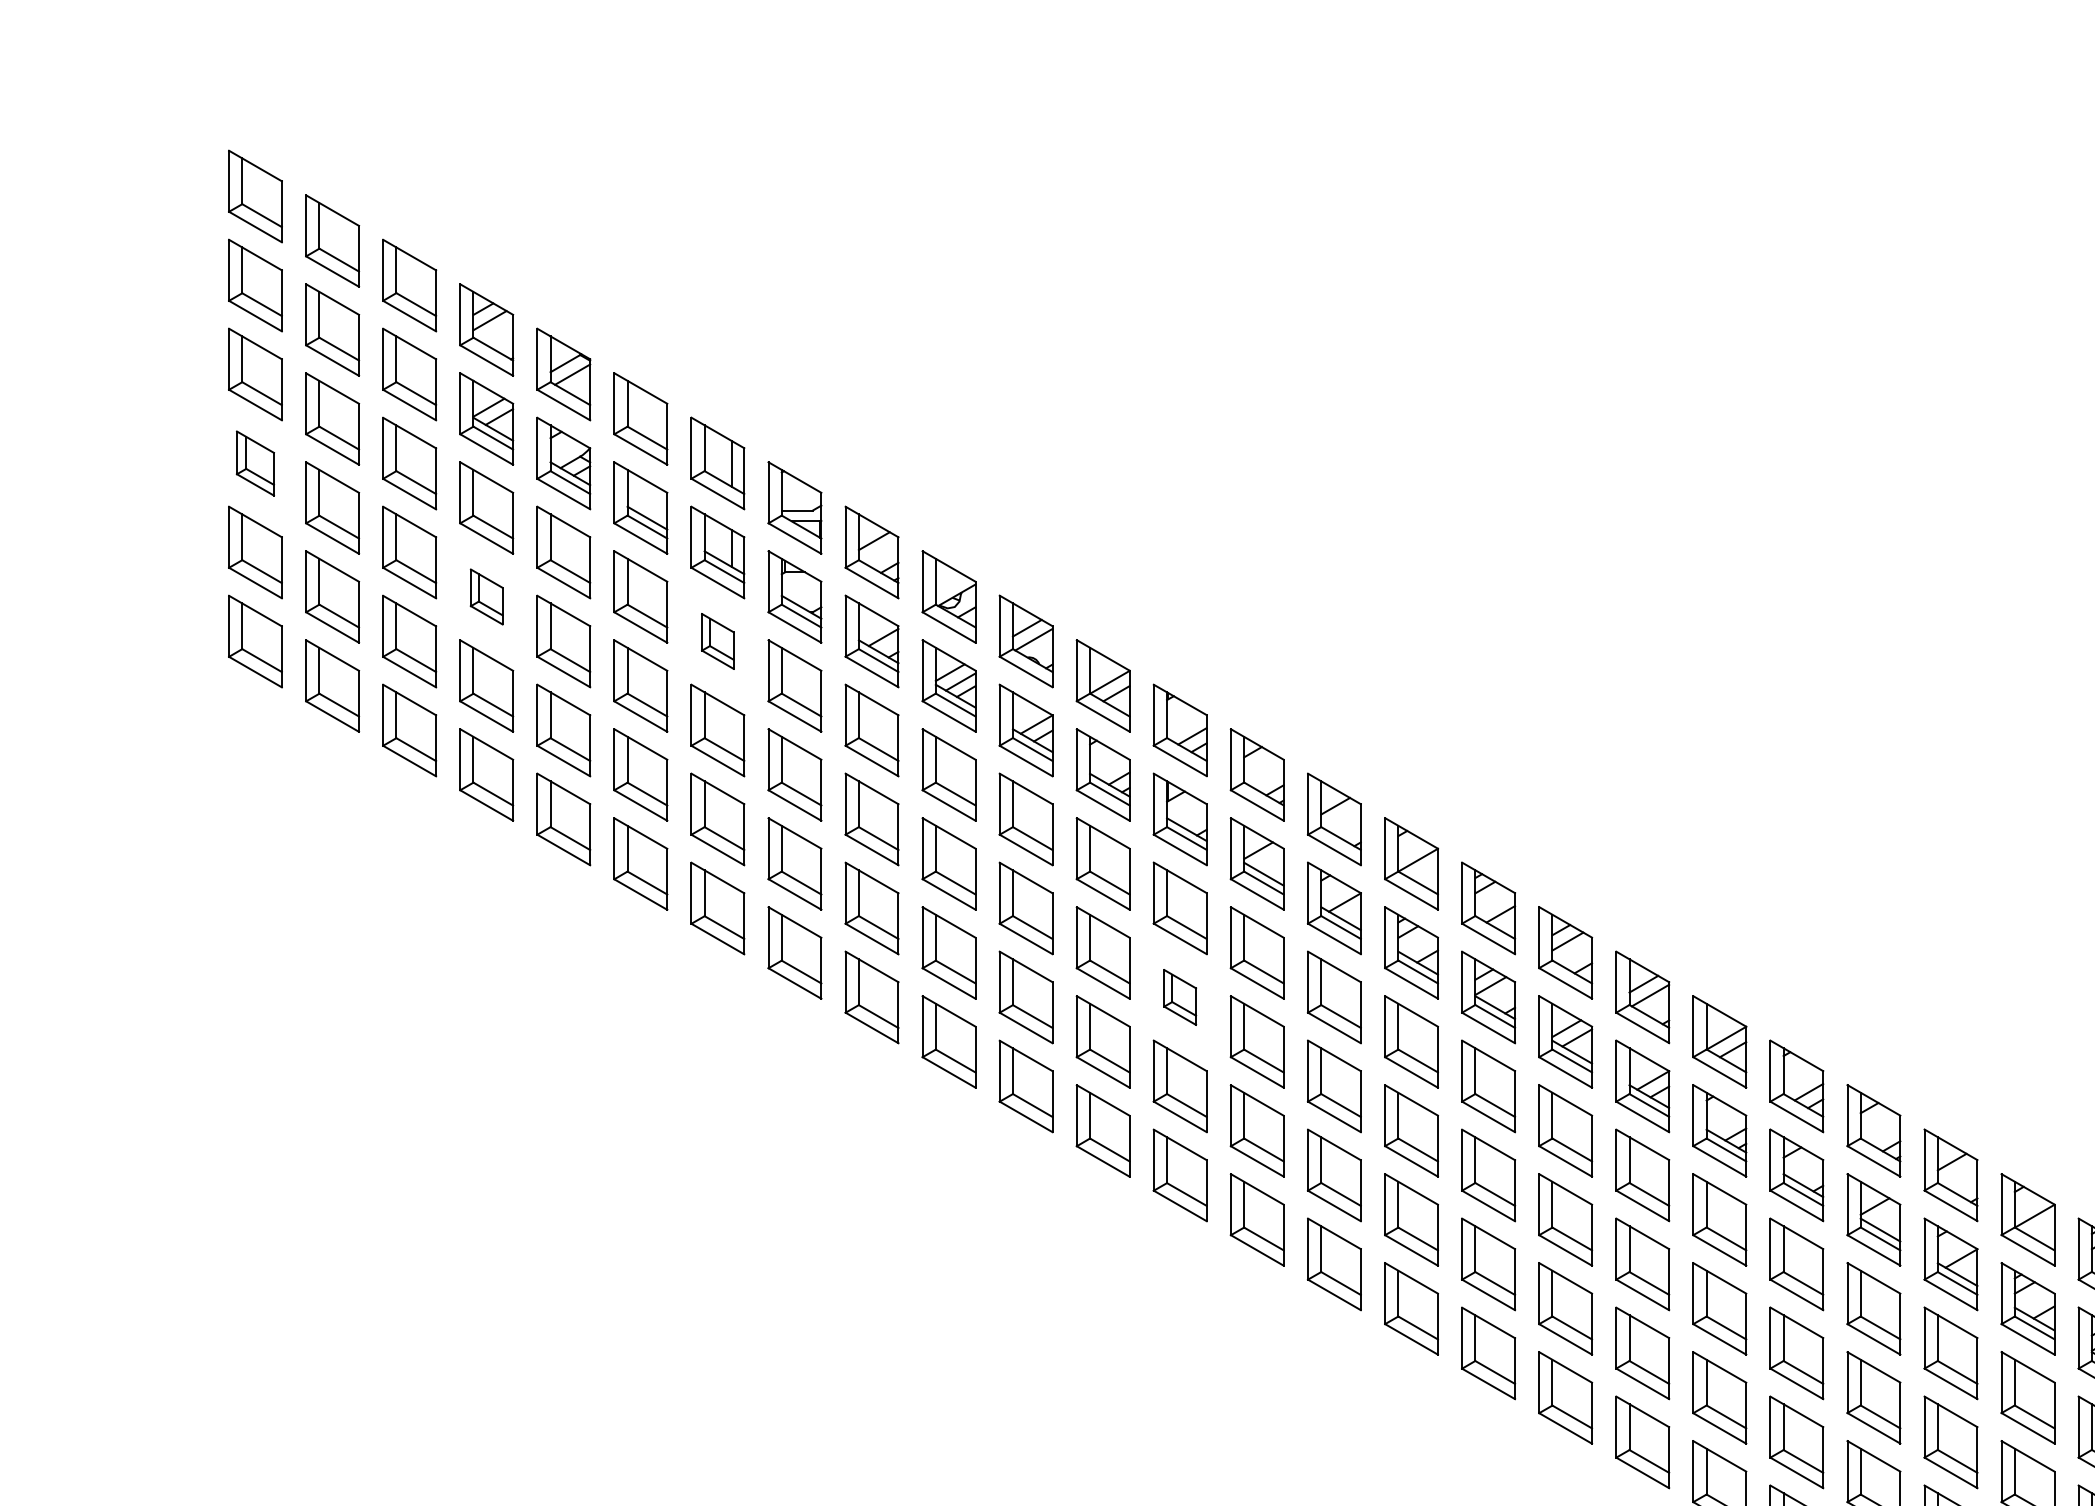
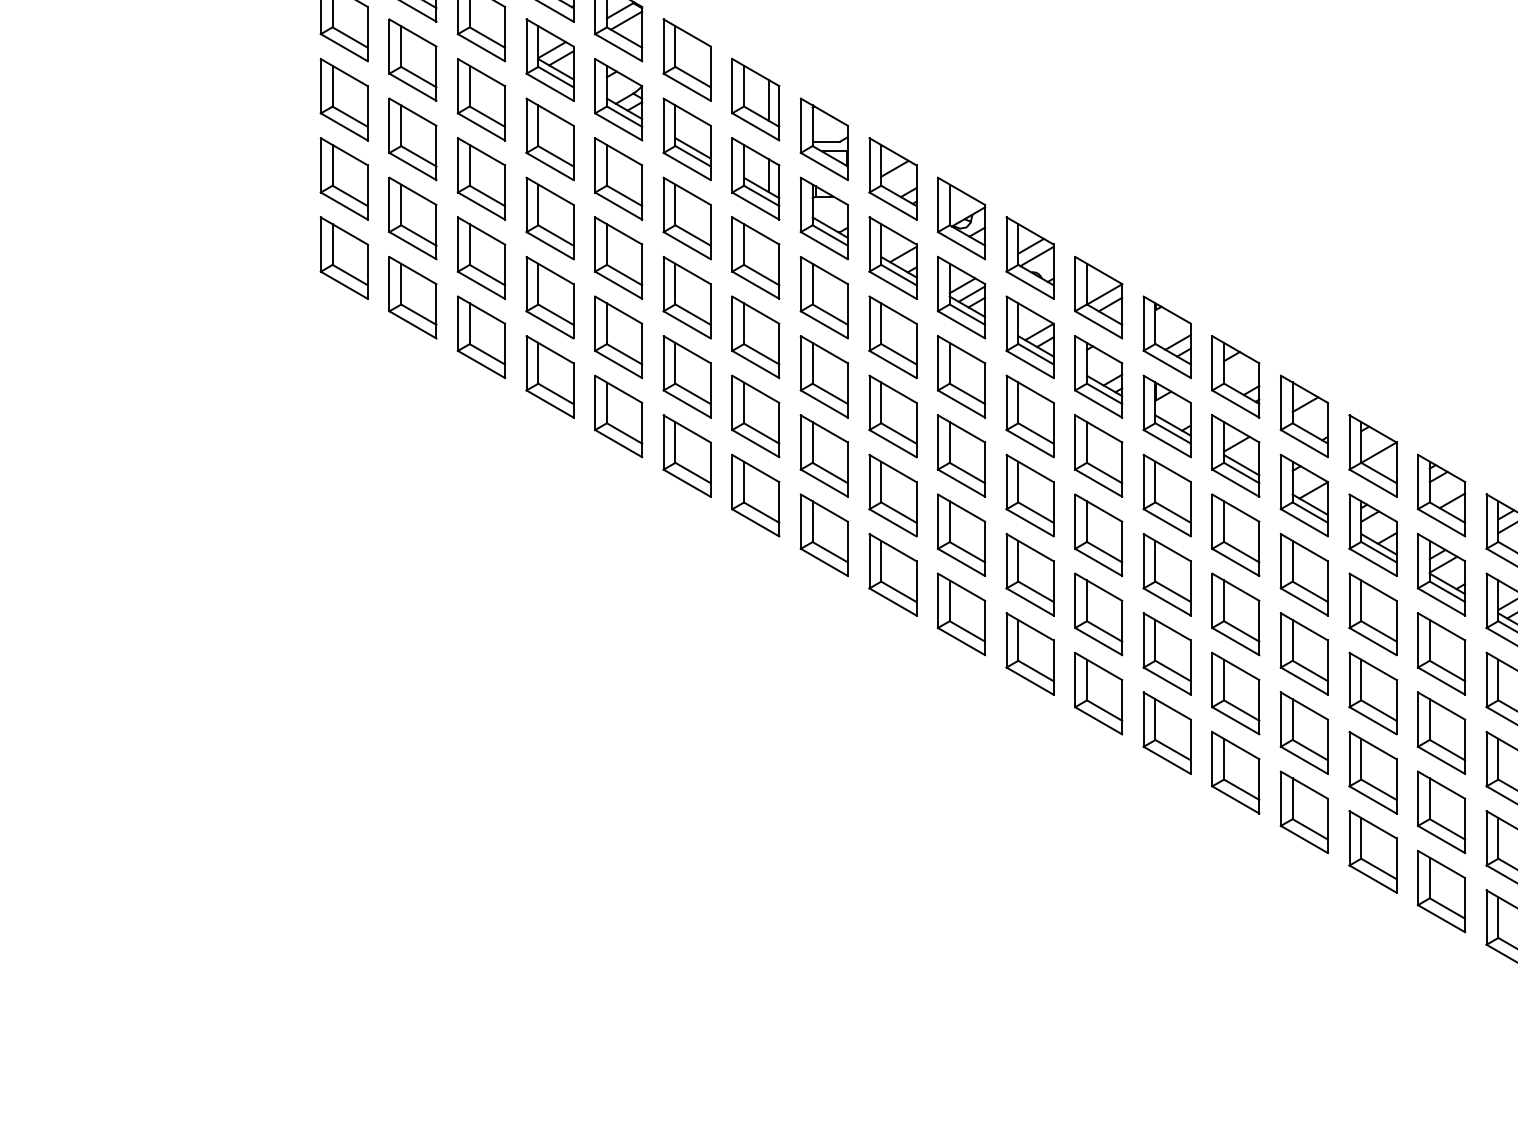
part: (255, 463) -> (344, 99), size x1.43
part: (486, 596) -> (549, 218), size x1.67
part: (717, 641) -> (755, 258), size x1.67
part: (1179, 997) -> (1166, 574), size x1.67

